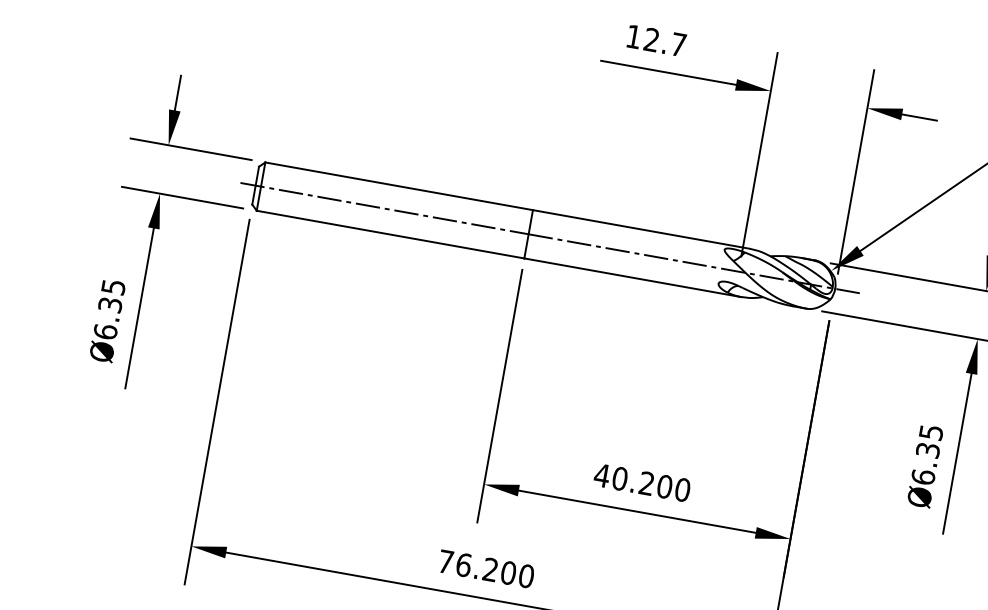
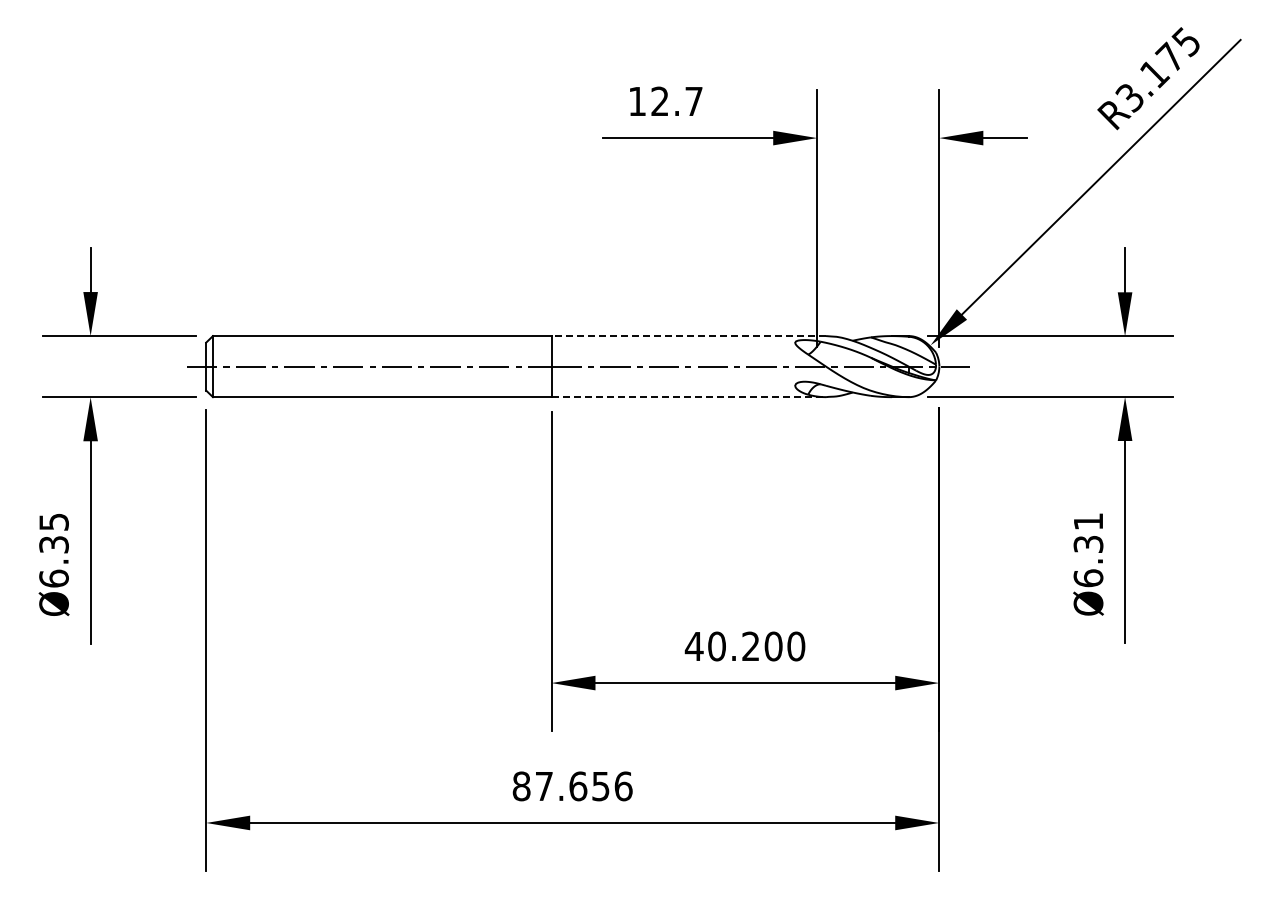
line: (641, 229) -> (688, 336), solid -> dashed
line: (633, 278) -> (689, 397), solid -> dashed
text: (931, 432) -> (1088, 521), Ø6.35 -> Ø6.31
text: (486, 569) -> (572, 786), 76.200 -> 87.656

